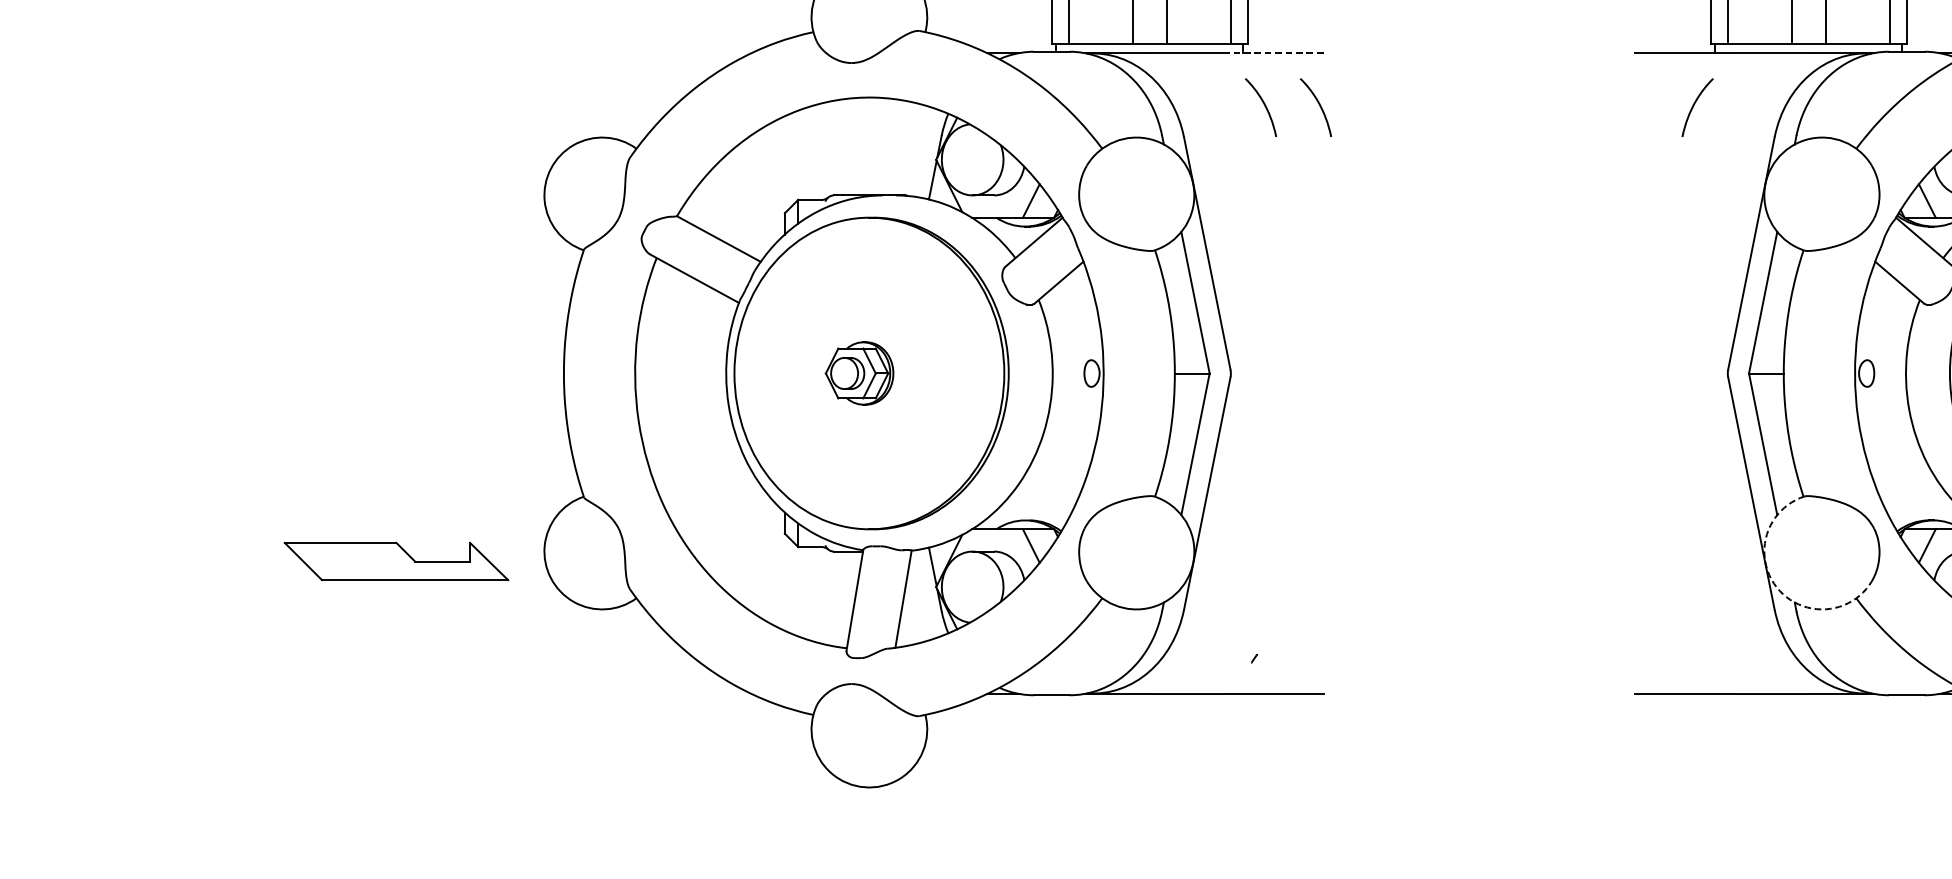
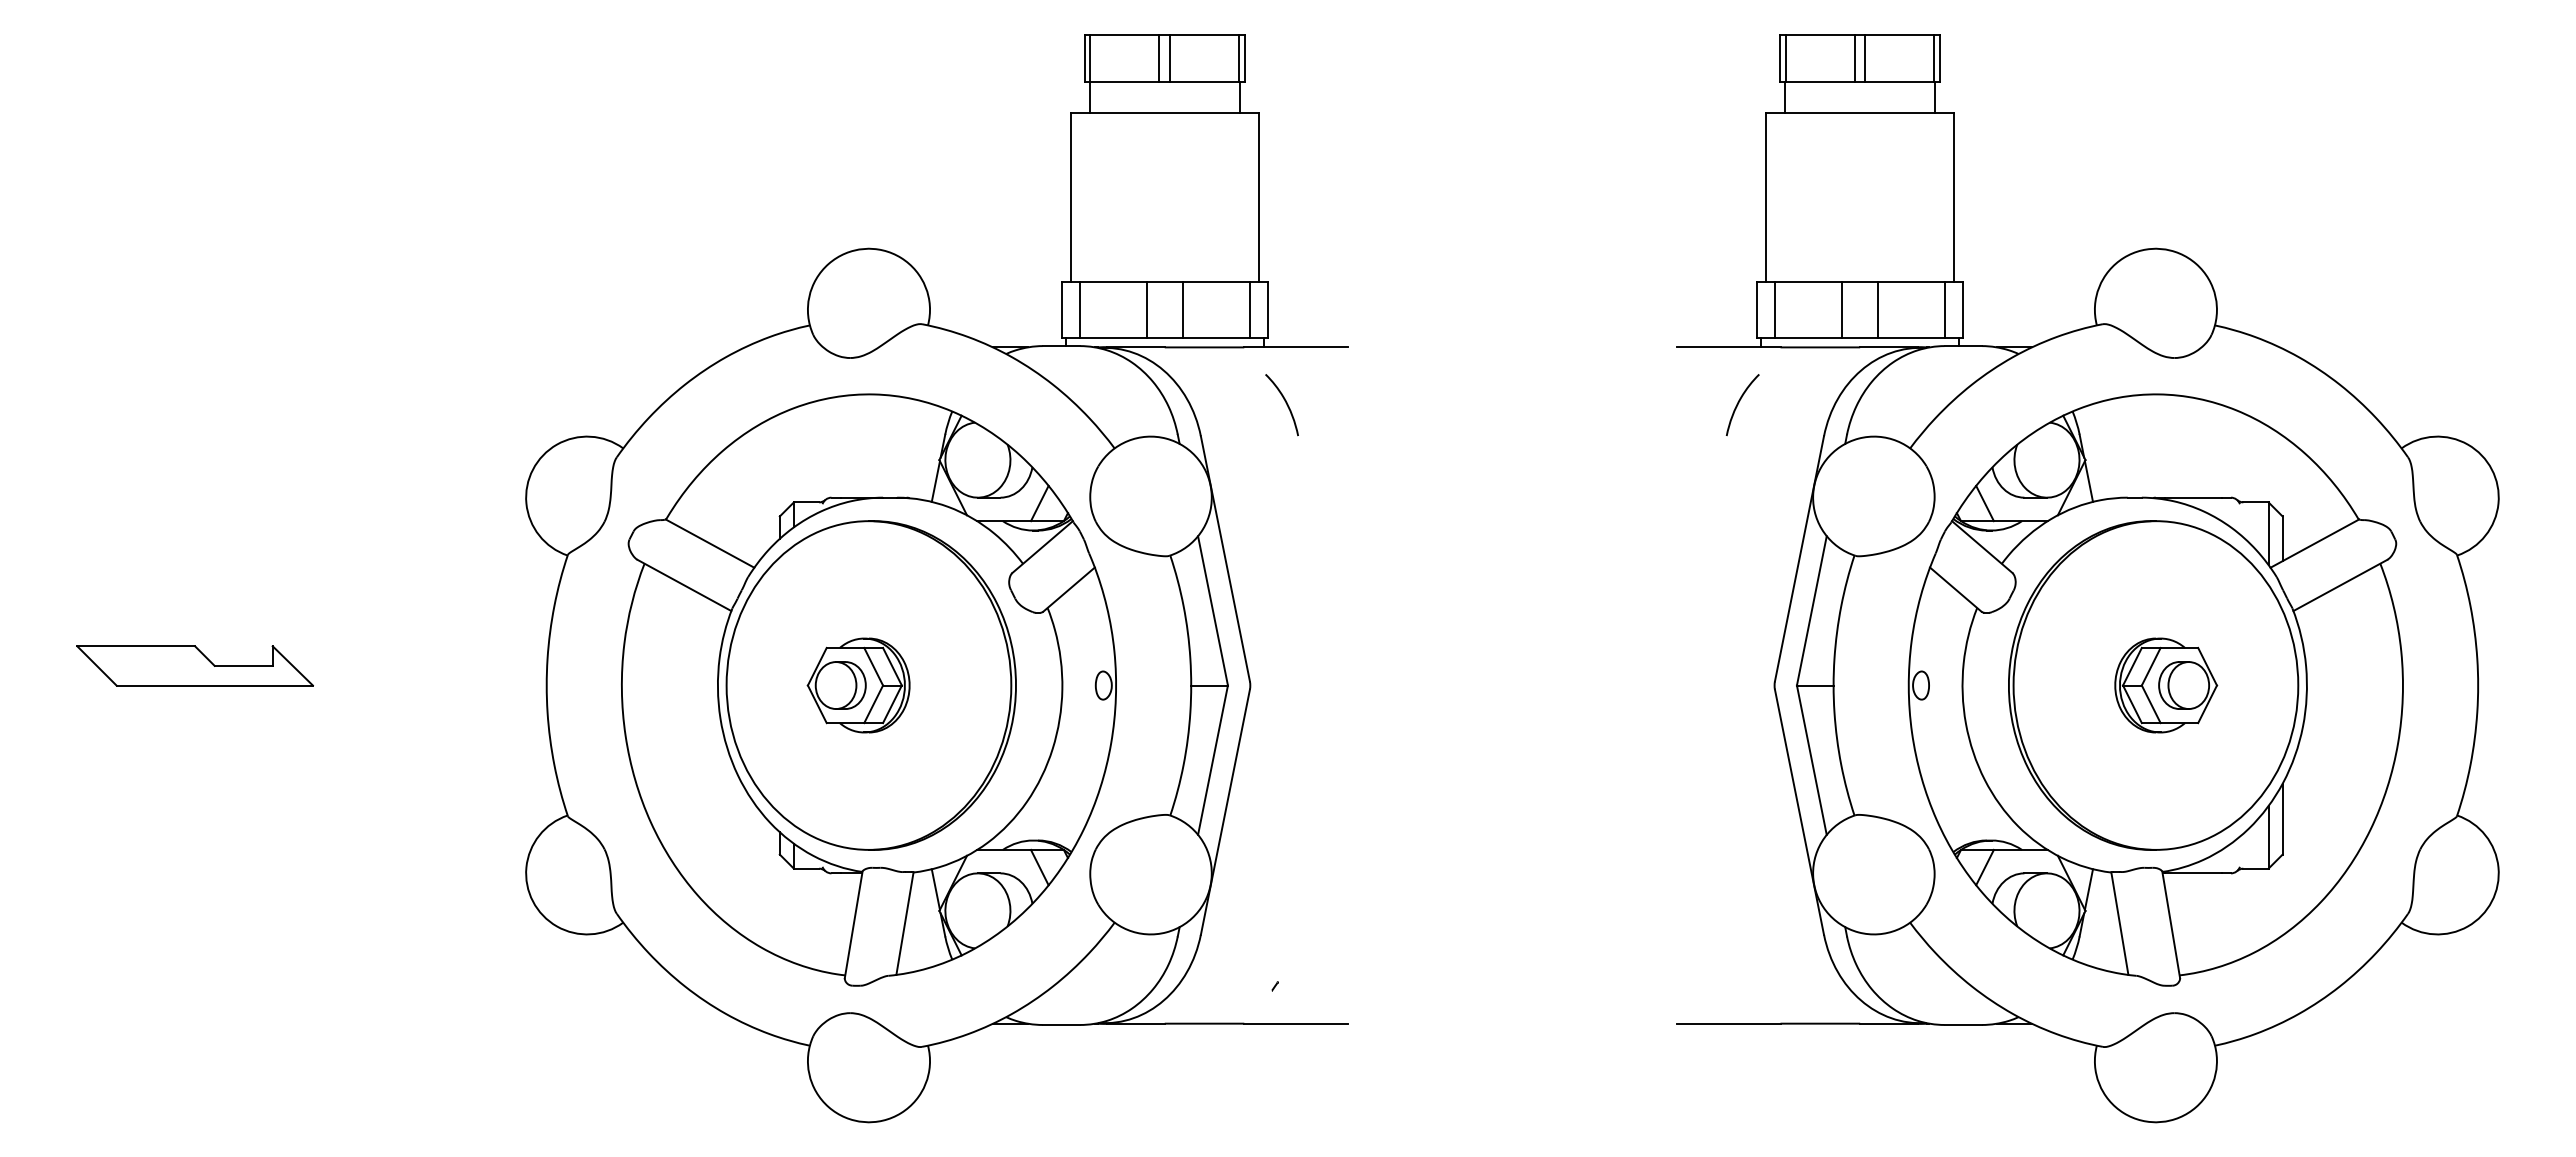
line: (1274, 53) -> (1296, 347), dashed -> solid
curve: (1319, 106) -> (1343, 403), removed
part: (859, 373) -> (858, 685), size x1.43
part: (395, 561) -> (194, 665), moved
arc: (1777, 587) -> (1826, 911), dashed -> solid

